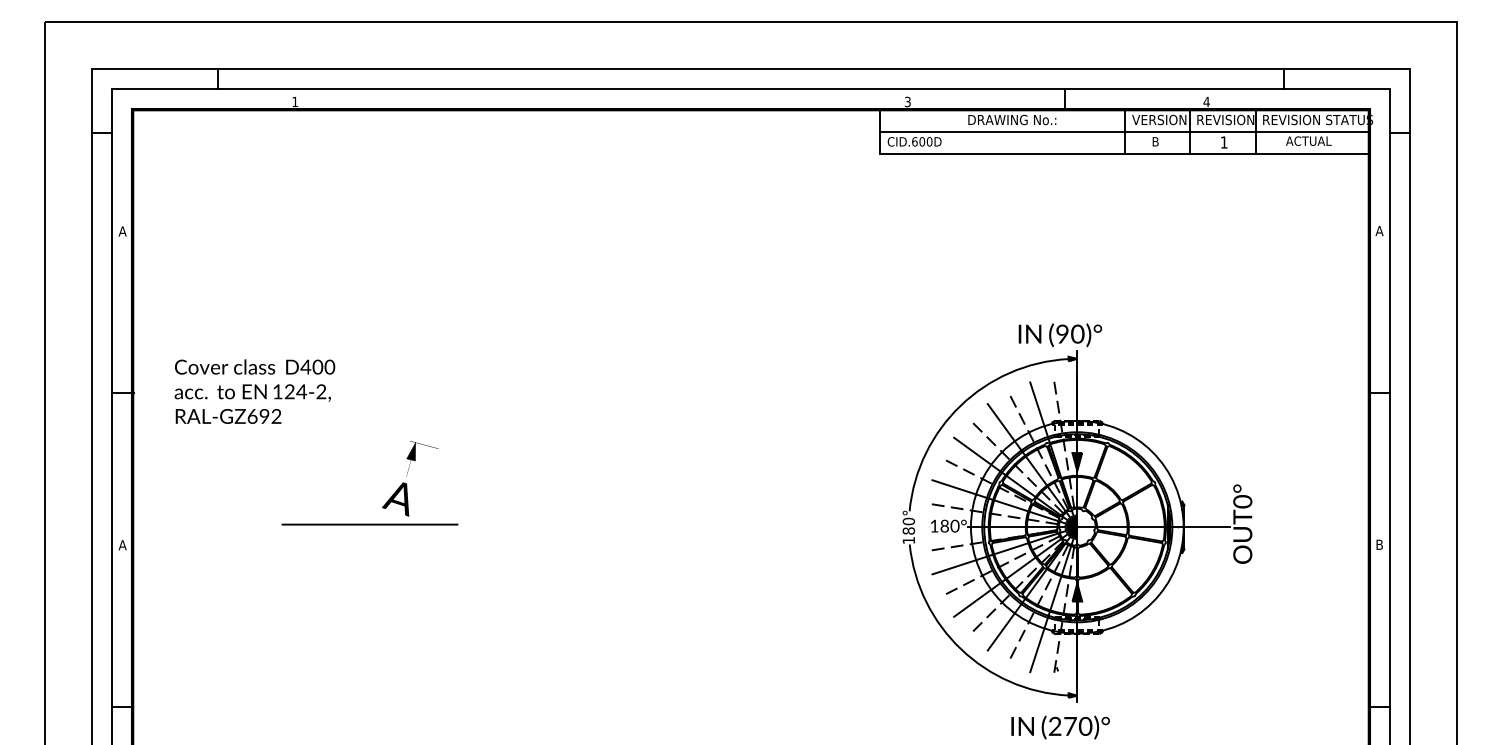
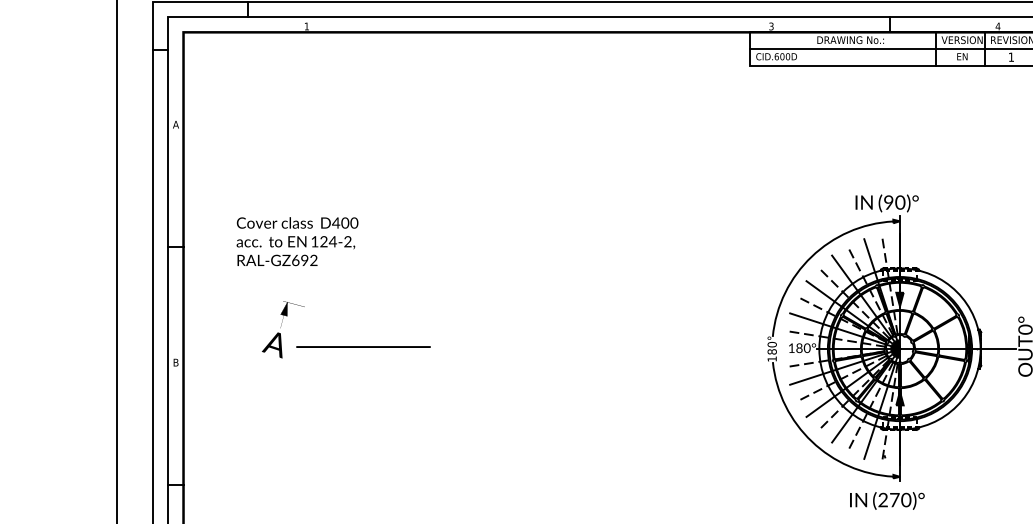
text: (1161, 141) -> (963, 56), B -> EN
text: (254, 391) -> (297, 241), moved
text: (409, 478) -> (282, 329), moved
text: (122, 545) -> (175, 362), A -> B

